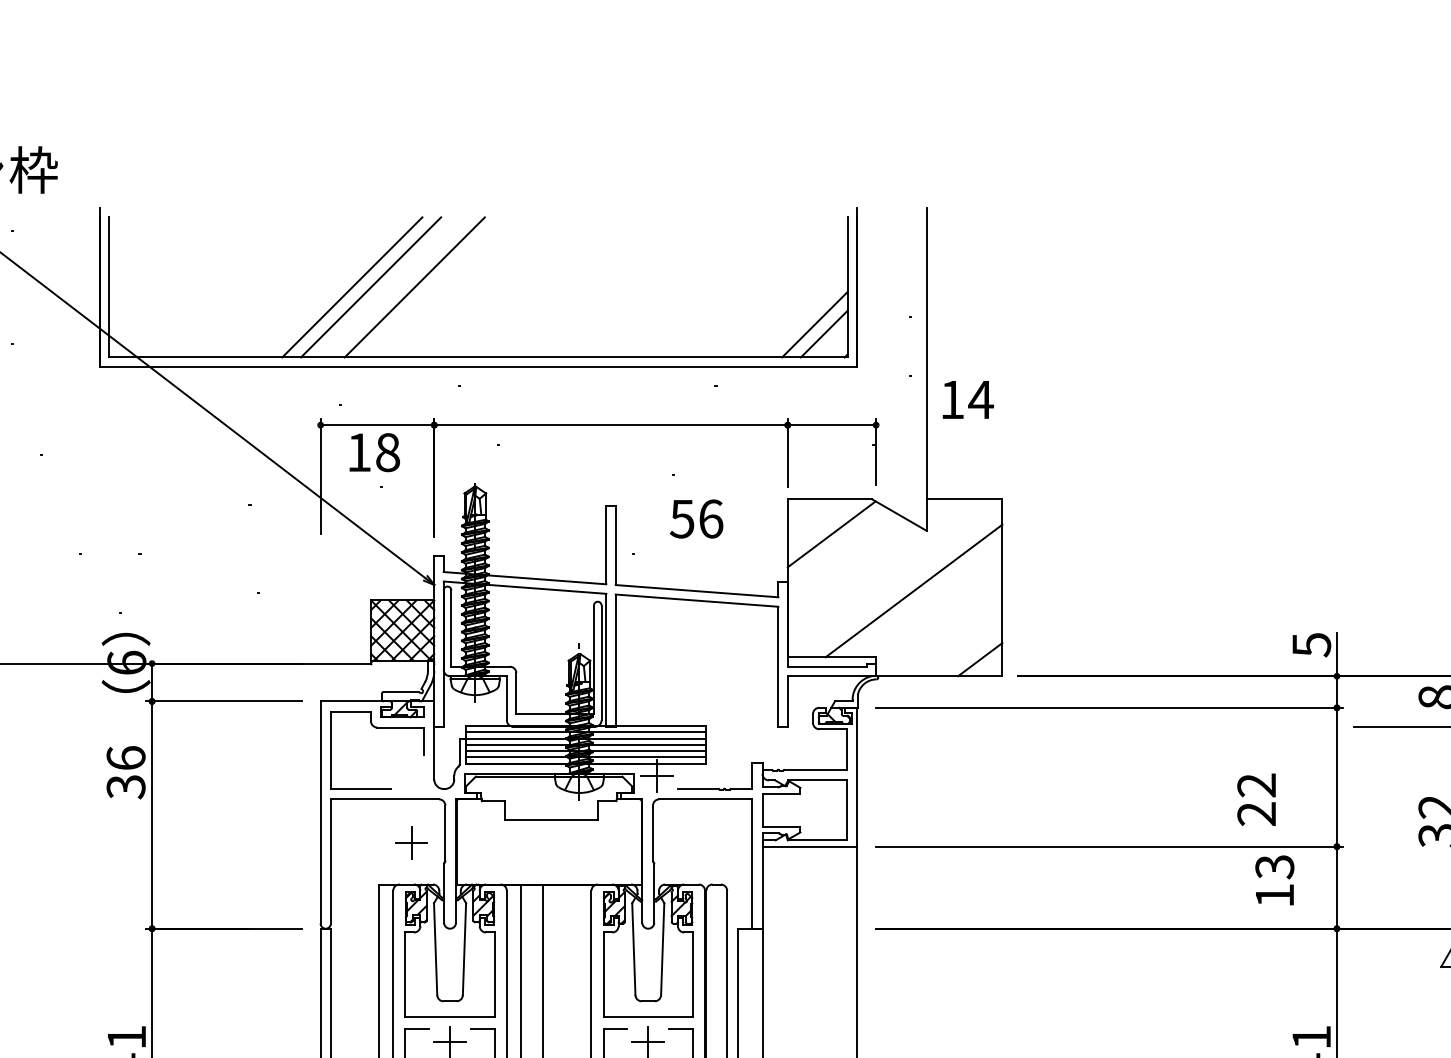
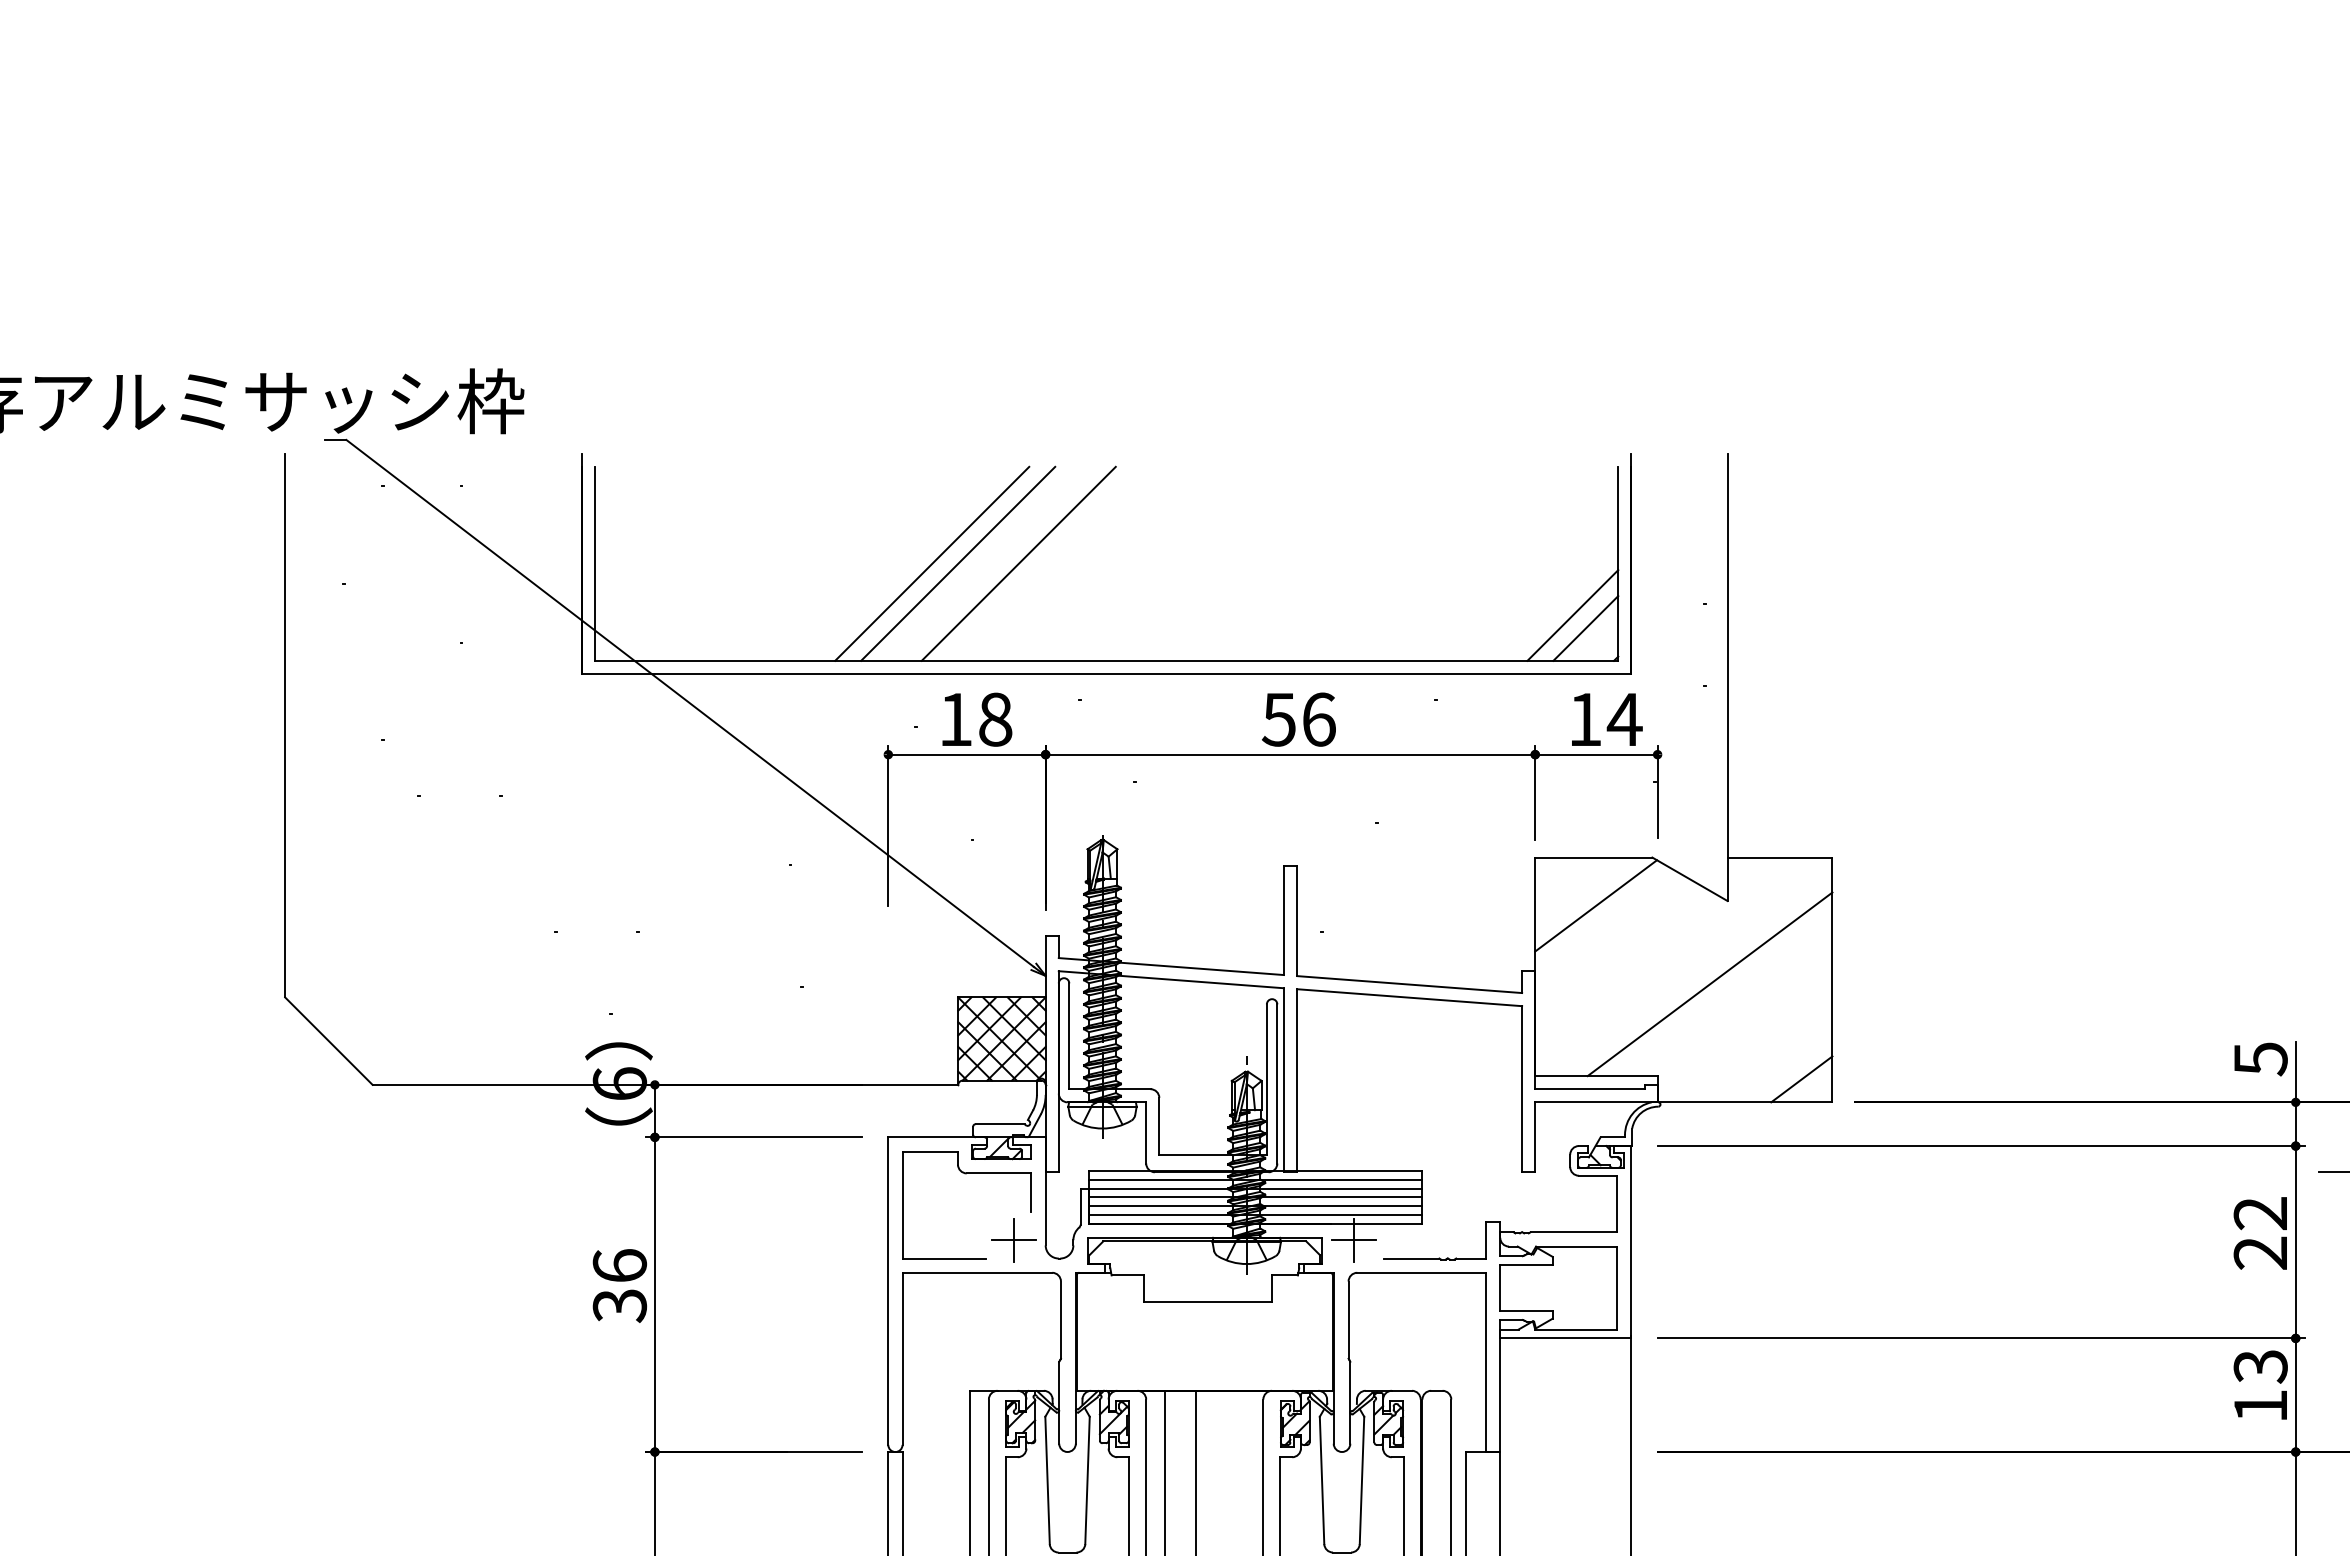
text: (968, 399) -> (1607, 719), moved
text: (374, 452) -> (977, 719), moved
text: (696, 518) -> (1298, 719), moved
text: (125, 772) -> (619, 1285), moved
text: (1255, 799) -> (2259, 1233), moved
part: (411, 843) -> (1013, 1240), moved
text: (1274, 879) -> (2260, 1384), moved

